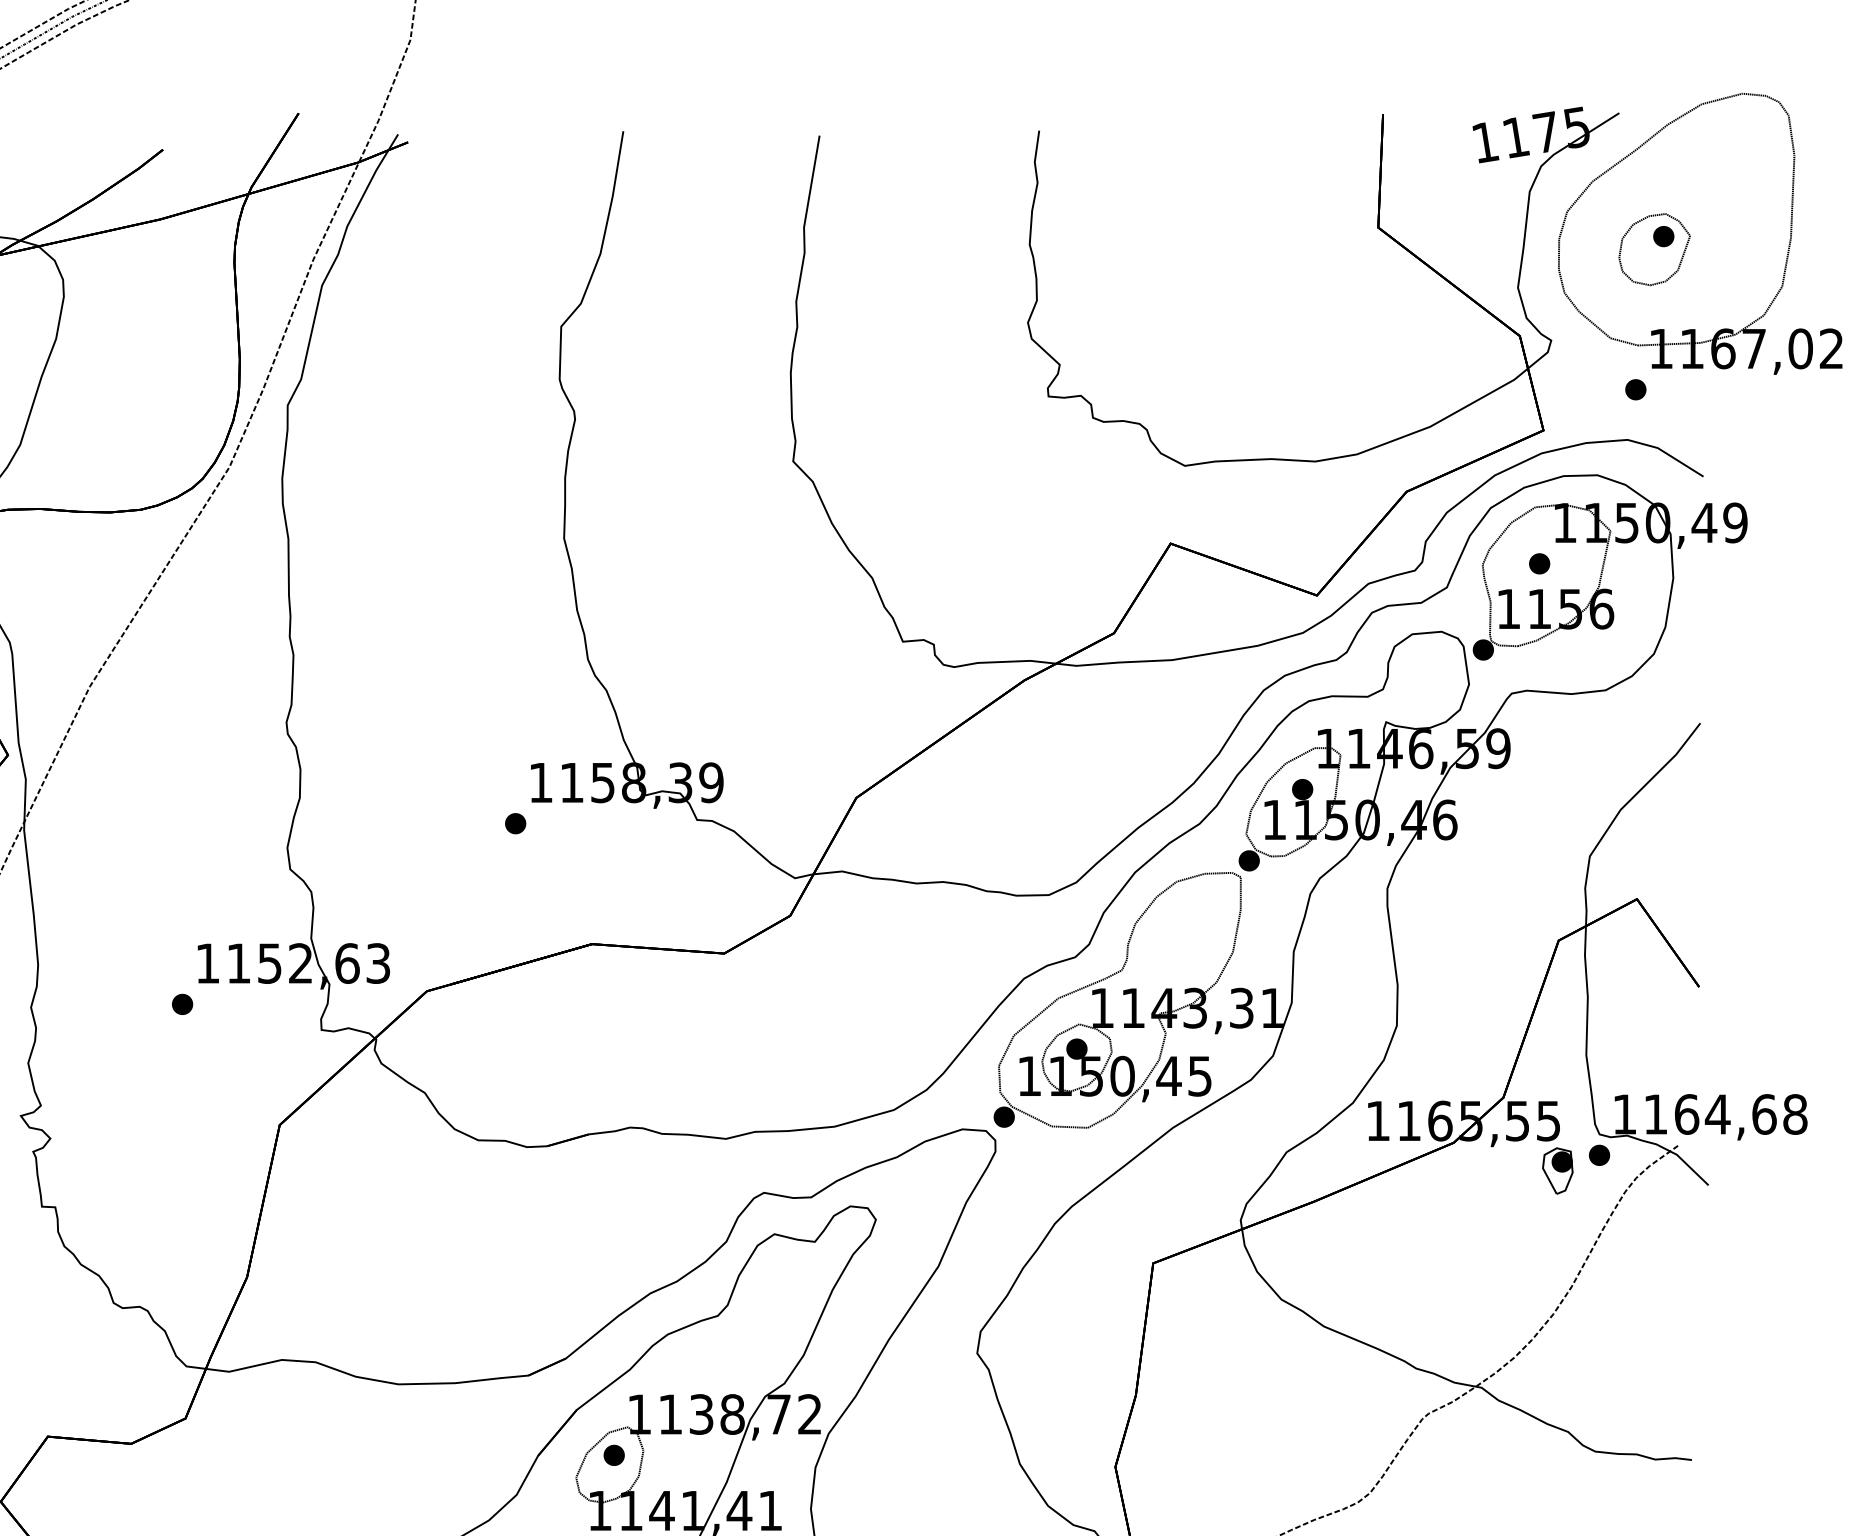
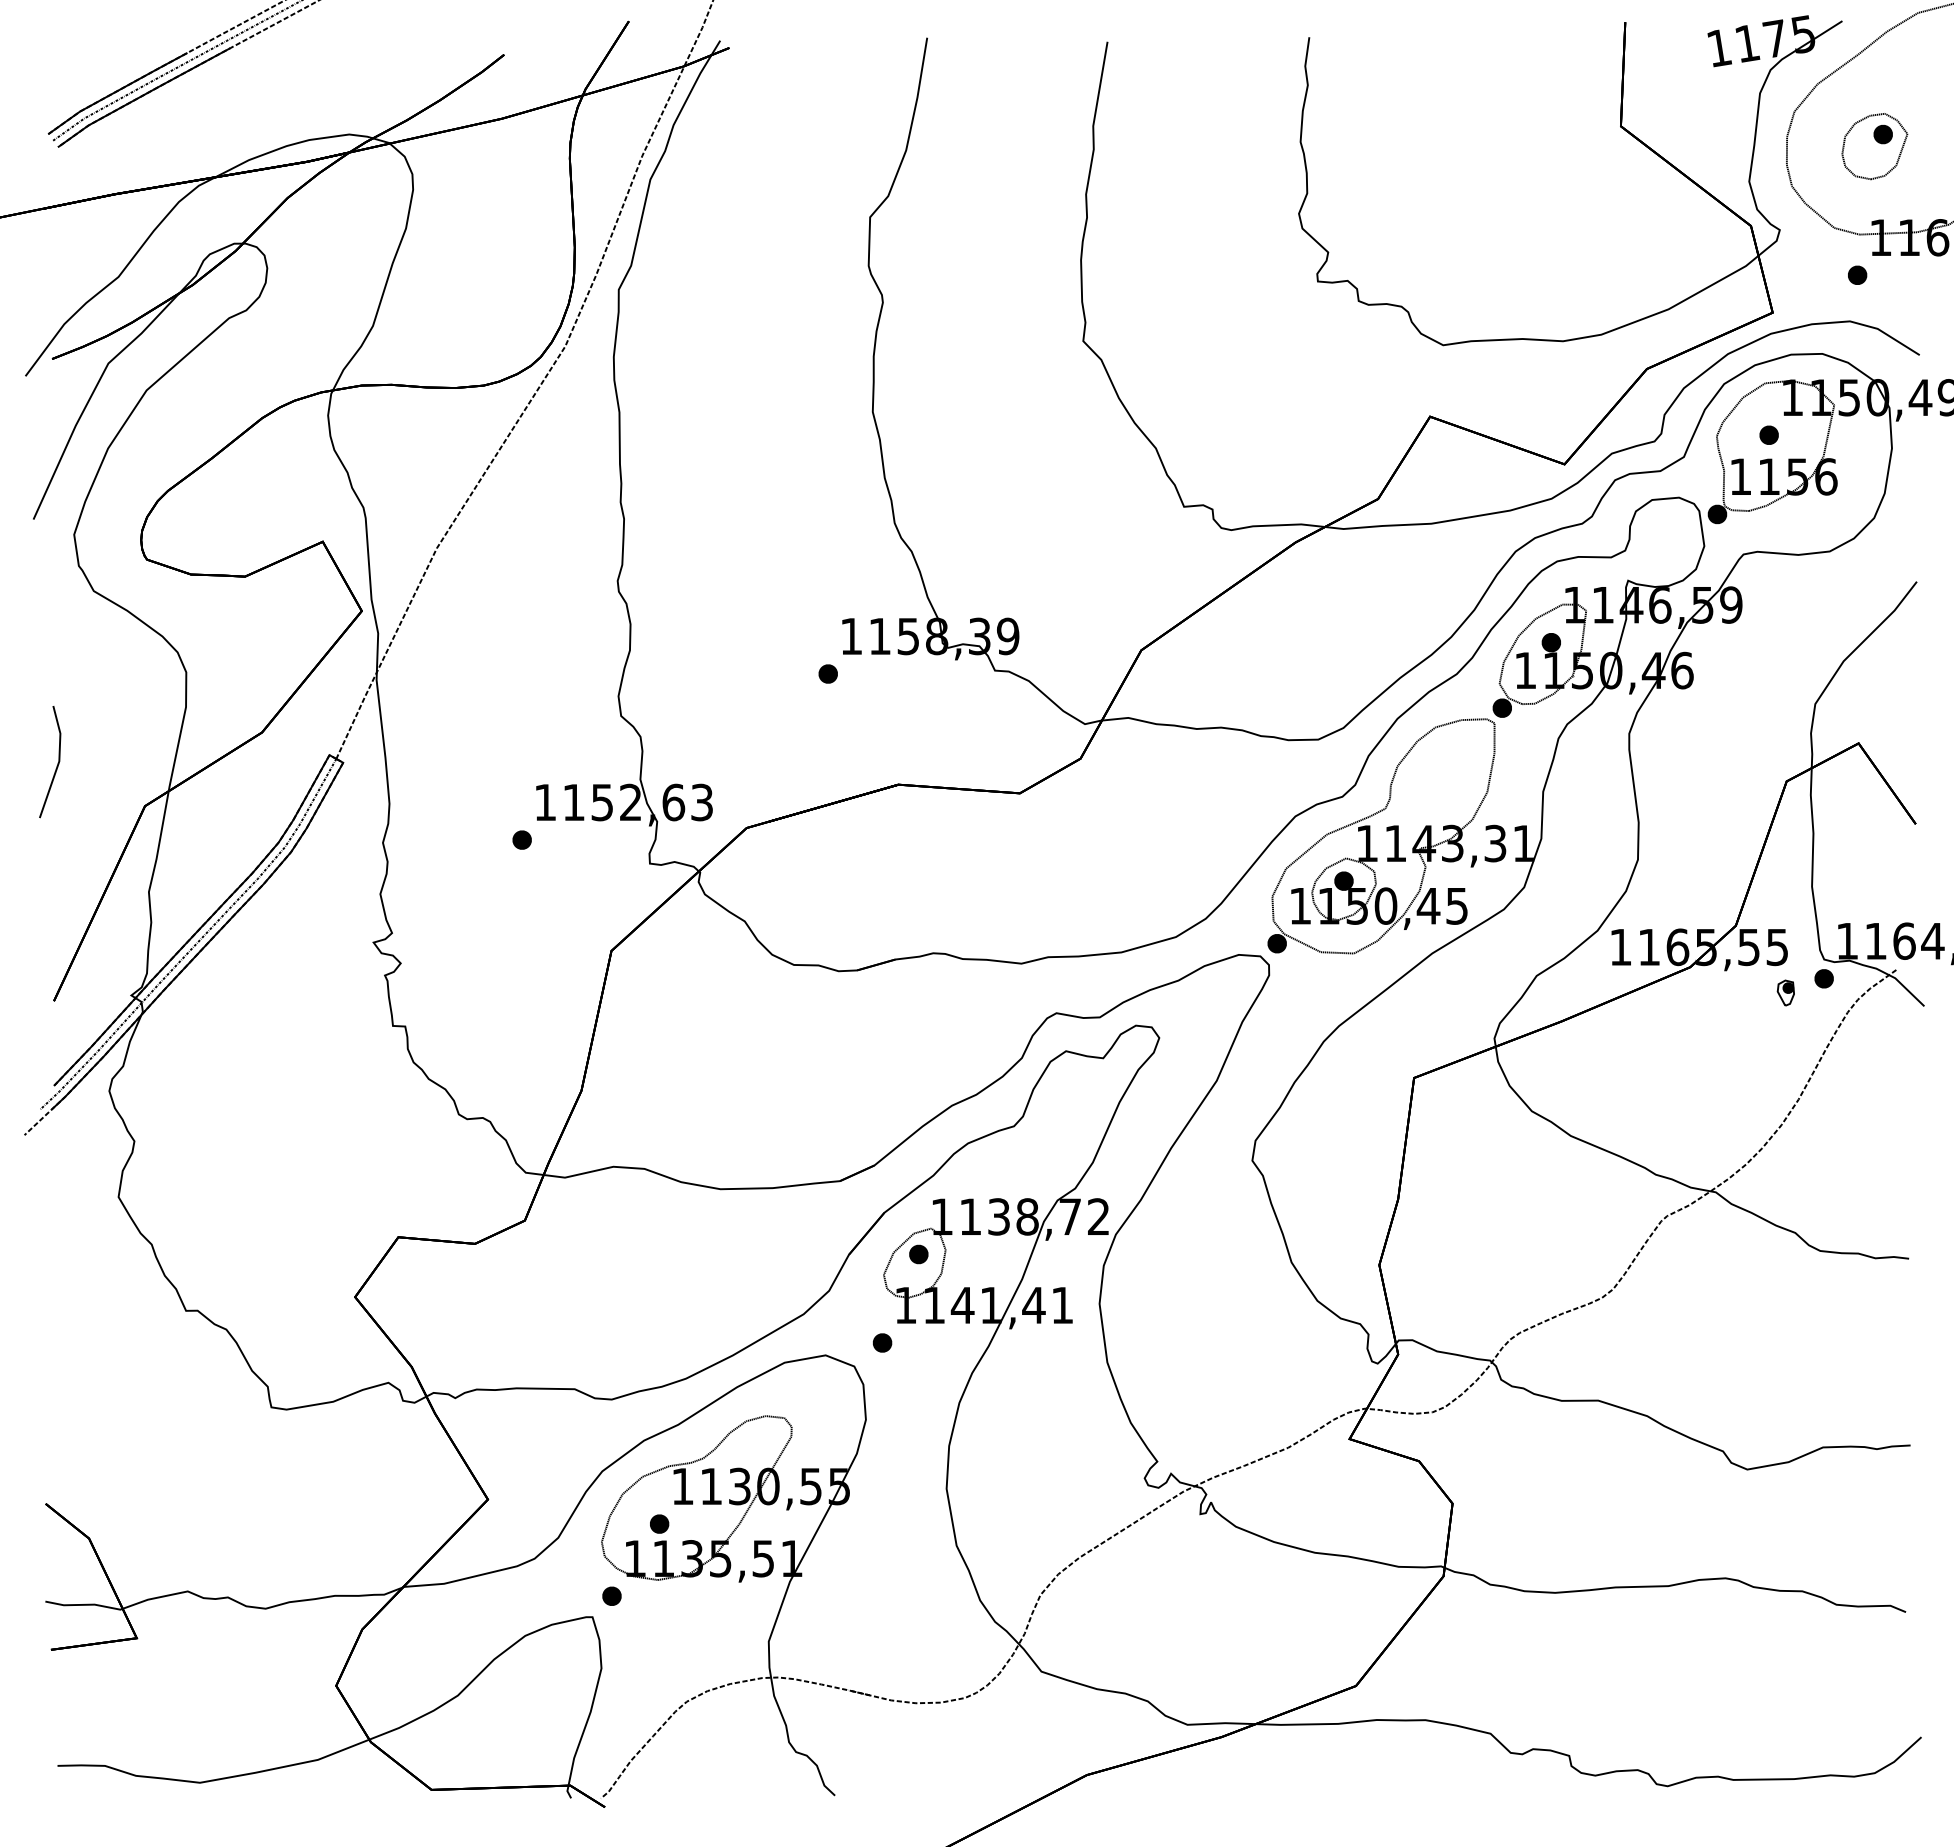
part: (1557, 1170) -> (1785, 992), size x0.6

